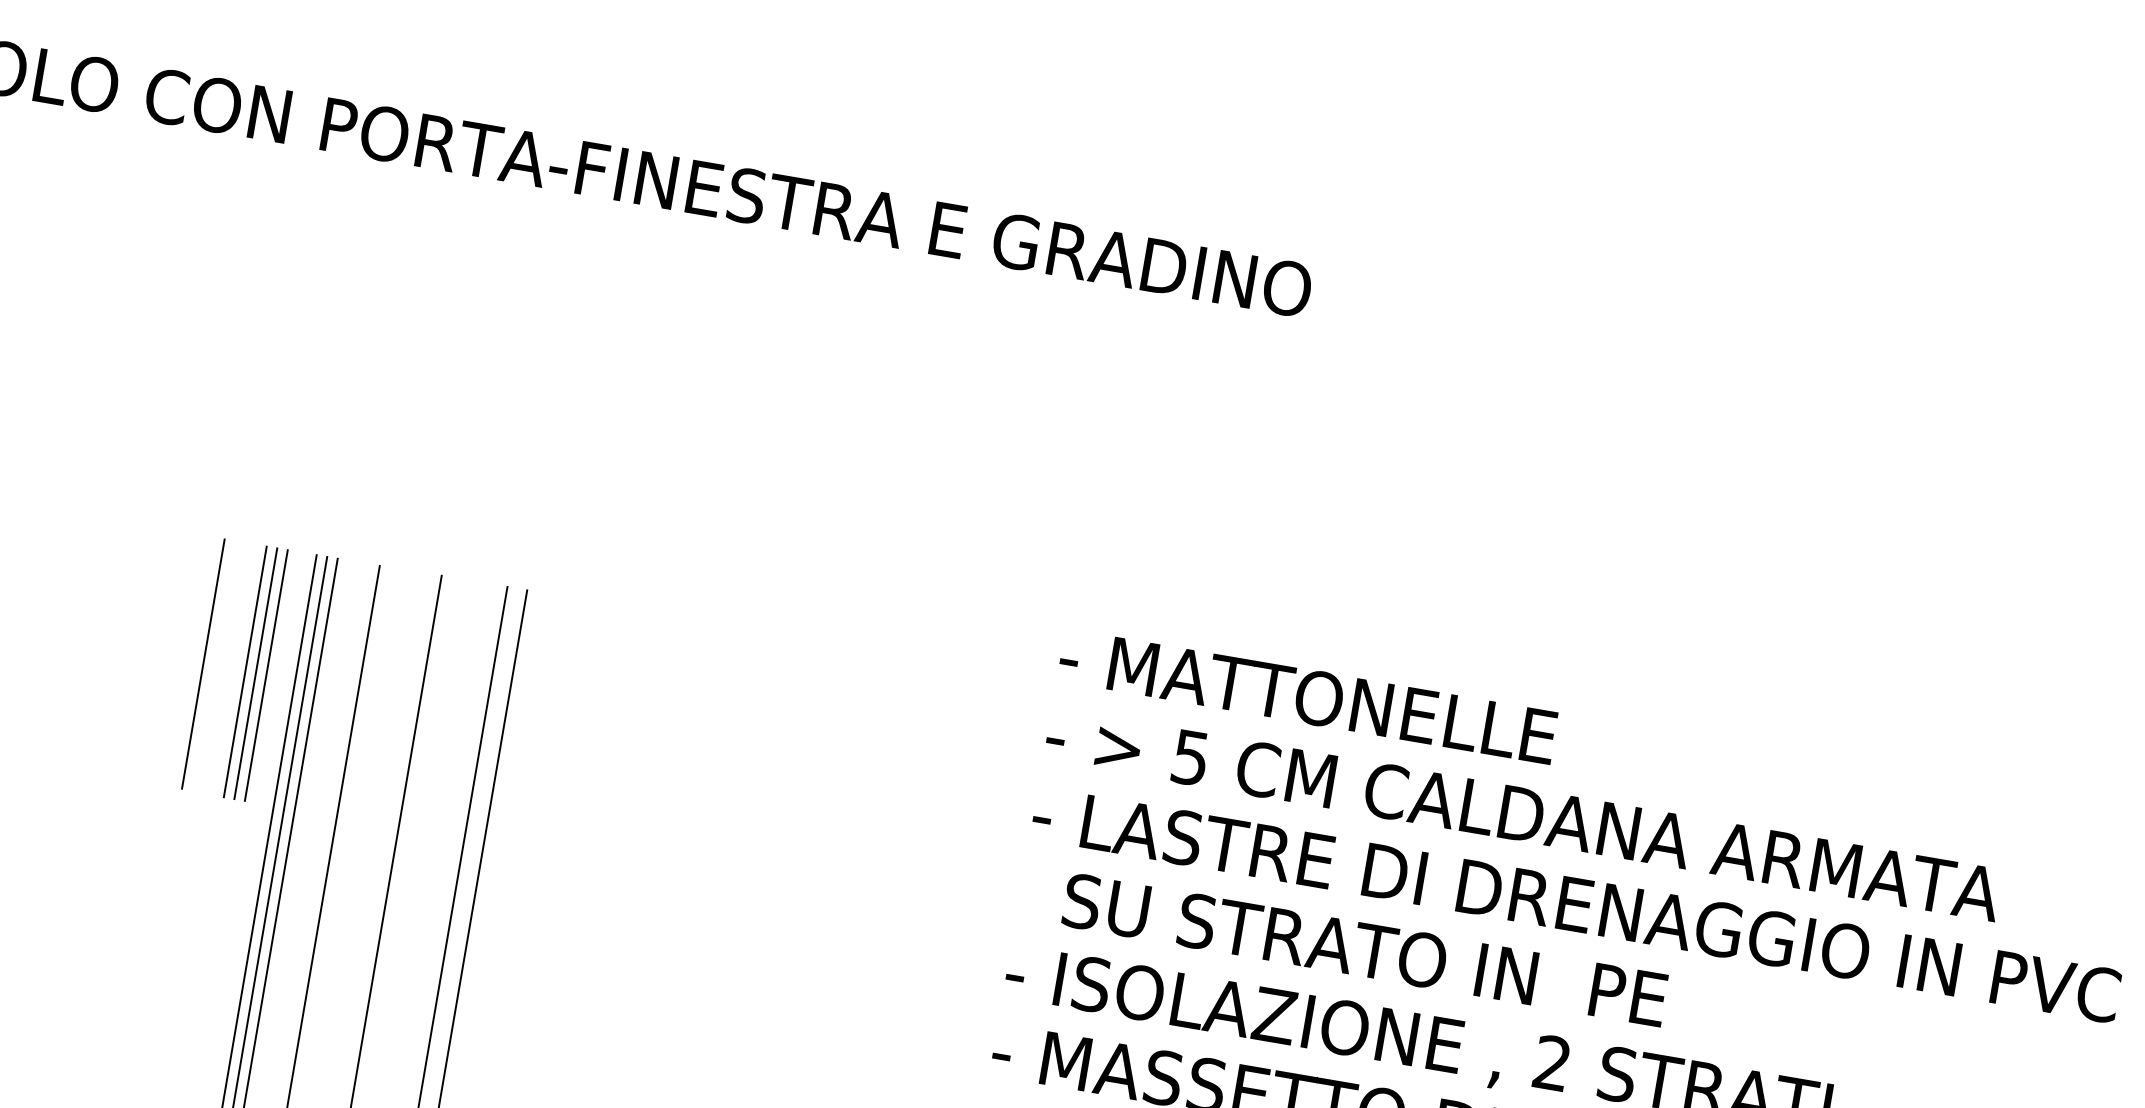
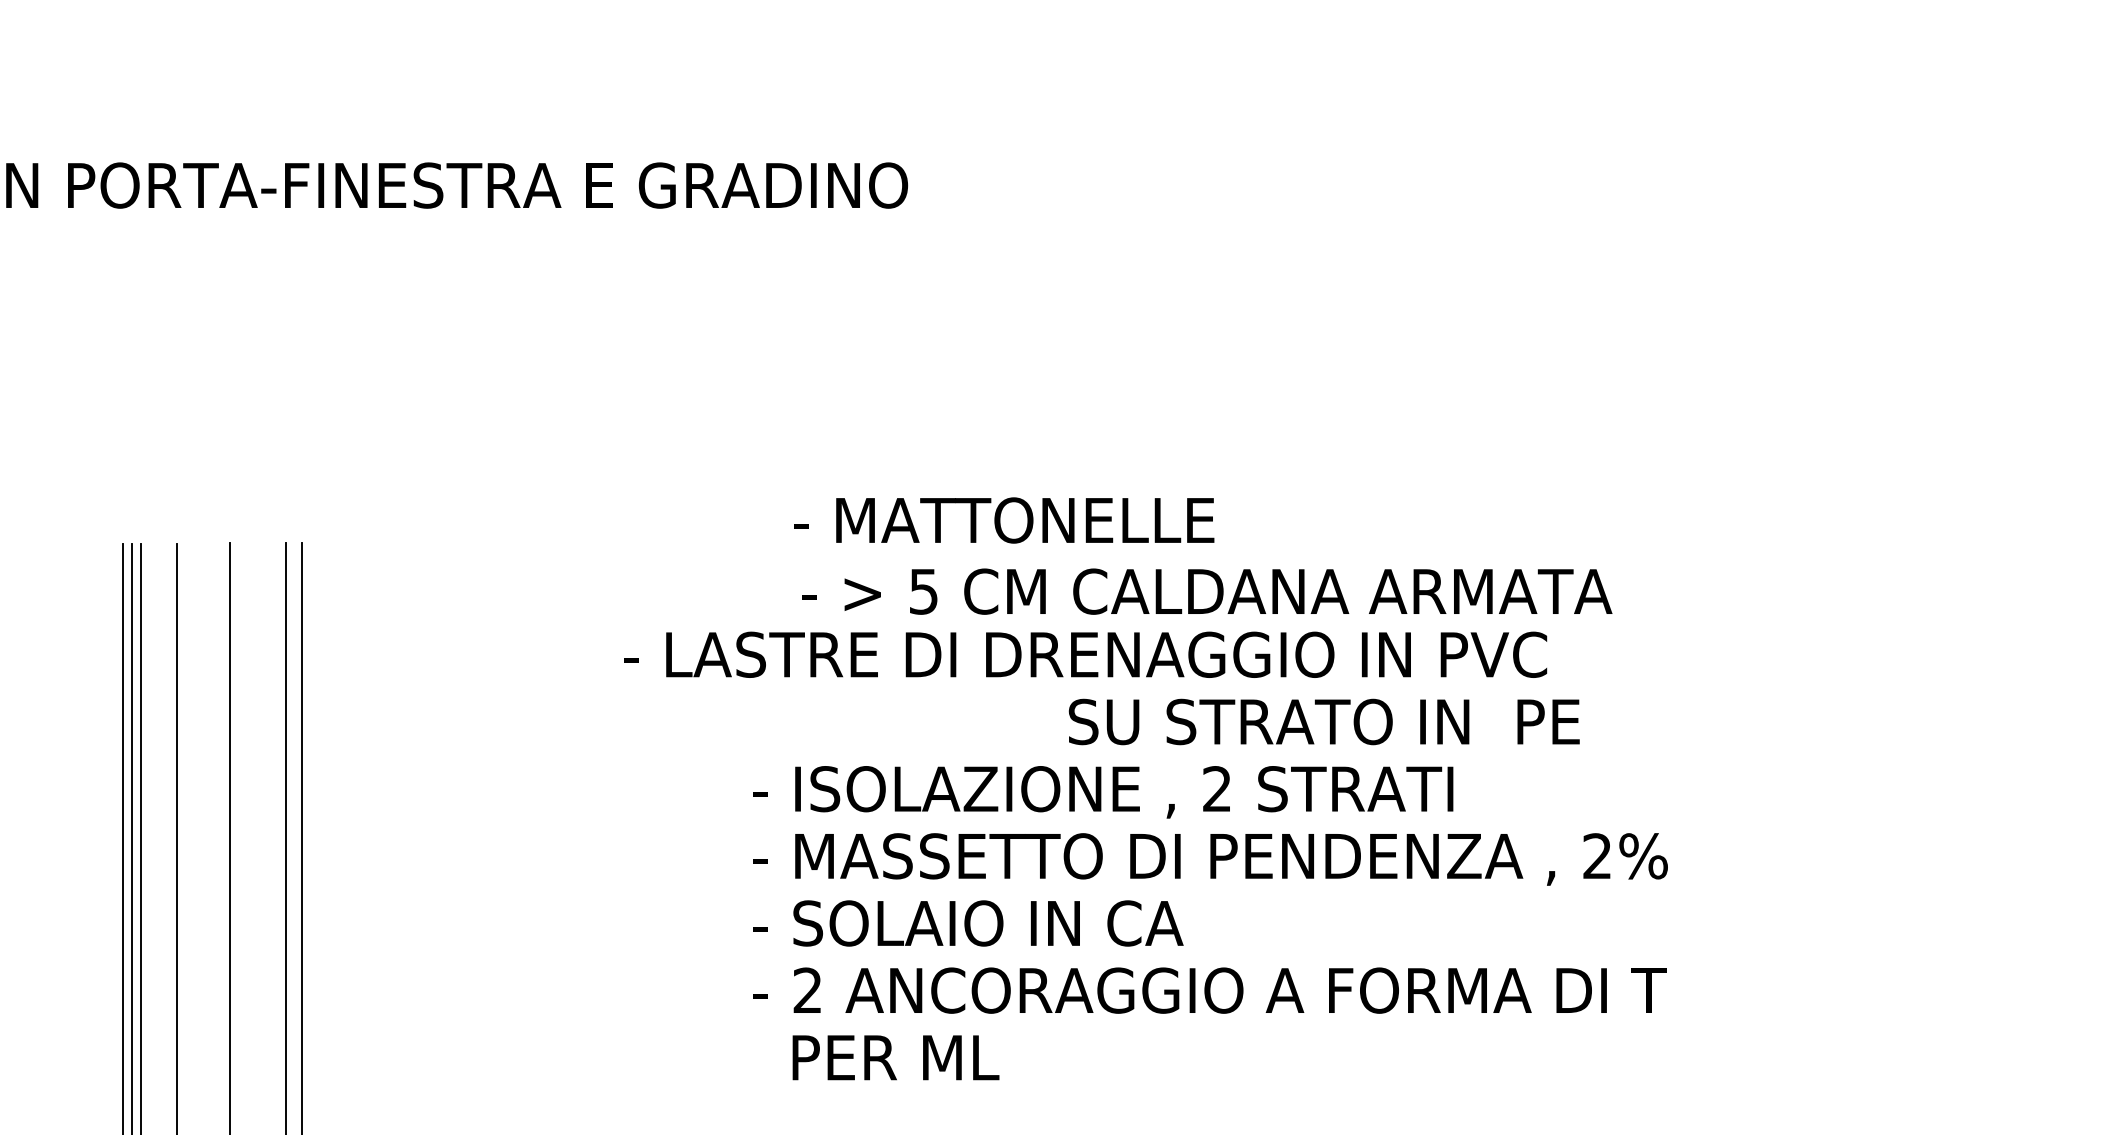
line: (202, 663) -> (44, 649), removed
line: (245, 671) -> (80, 649), removed
line: (255, 672) -> (89, 649), removed
line: (266, 674) -> (98, 649), removed
text: (1308, 696) -> (1004, 520), moved
text: (1523, 814) -> (1207, 591), moved
text: (1576, 904) -> (1085, 654), moved
text: (1364, 949) -> (1323, 721), moved

